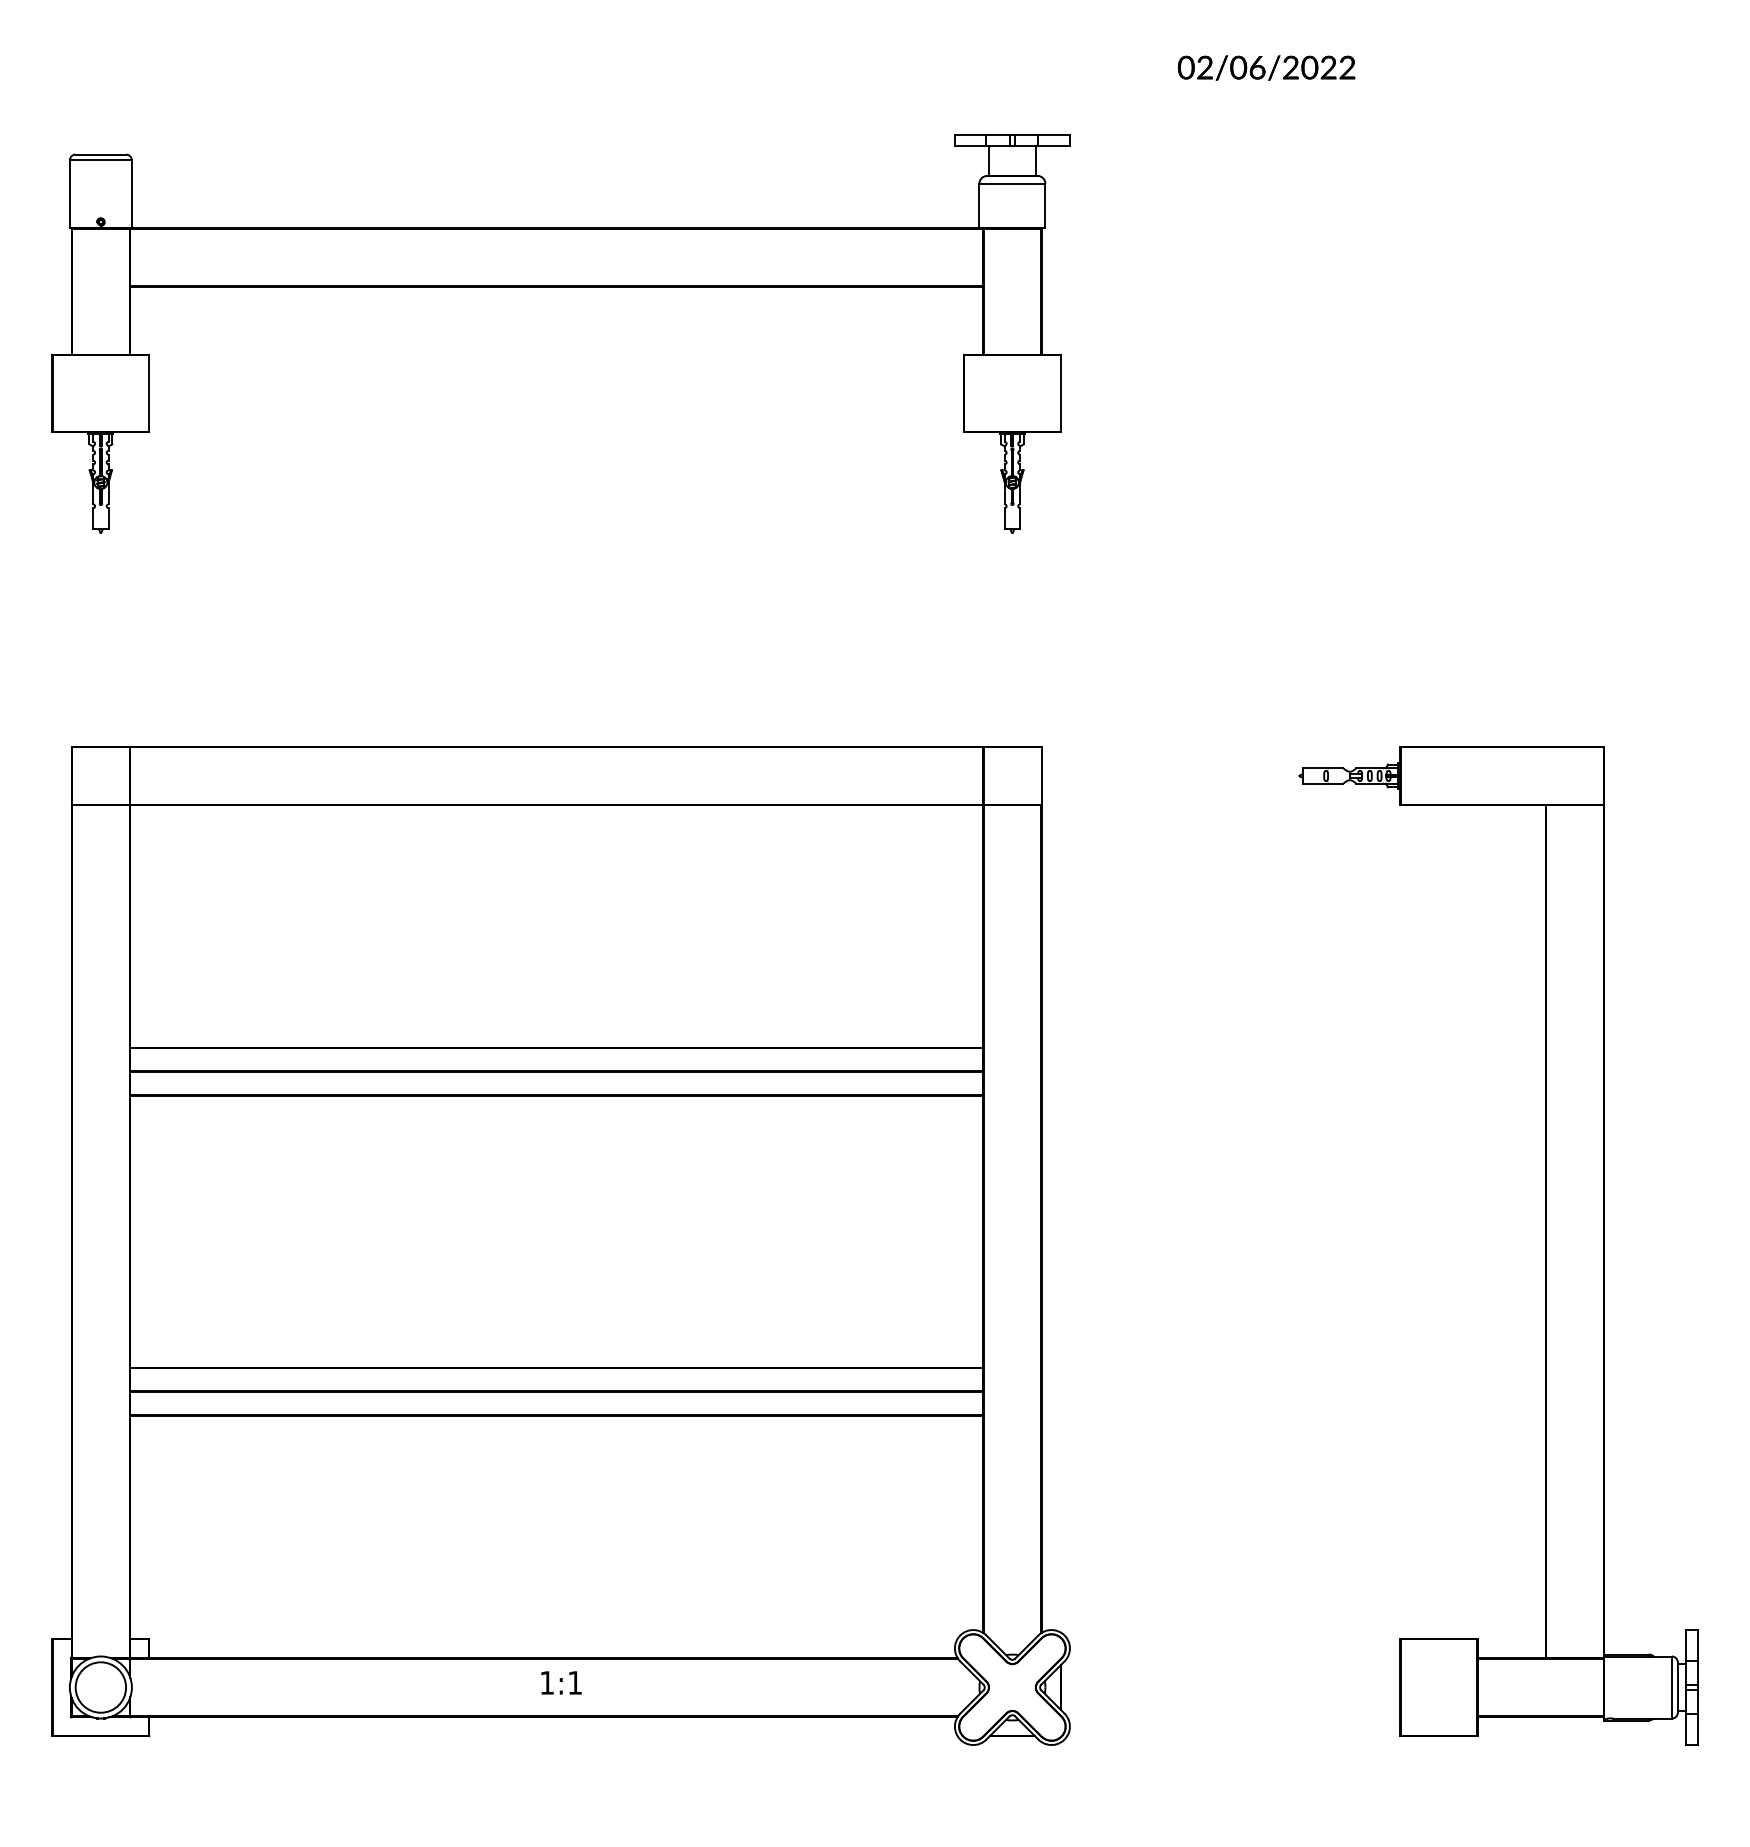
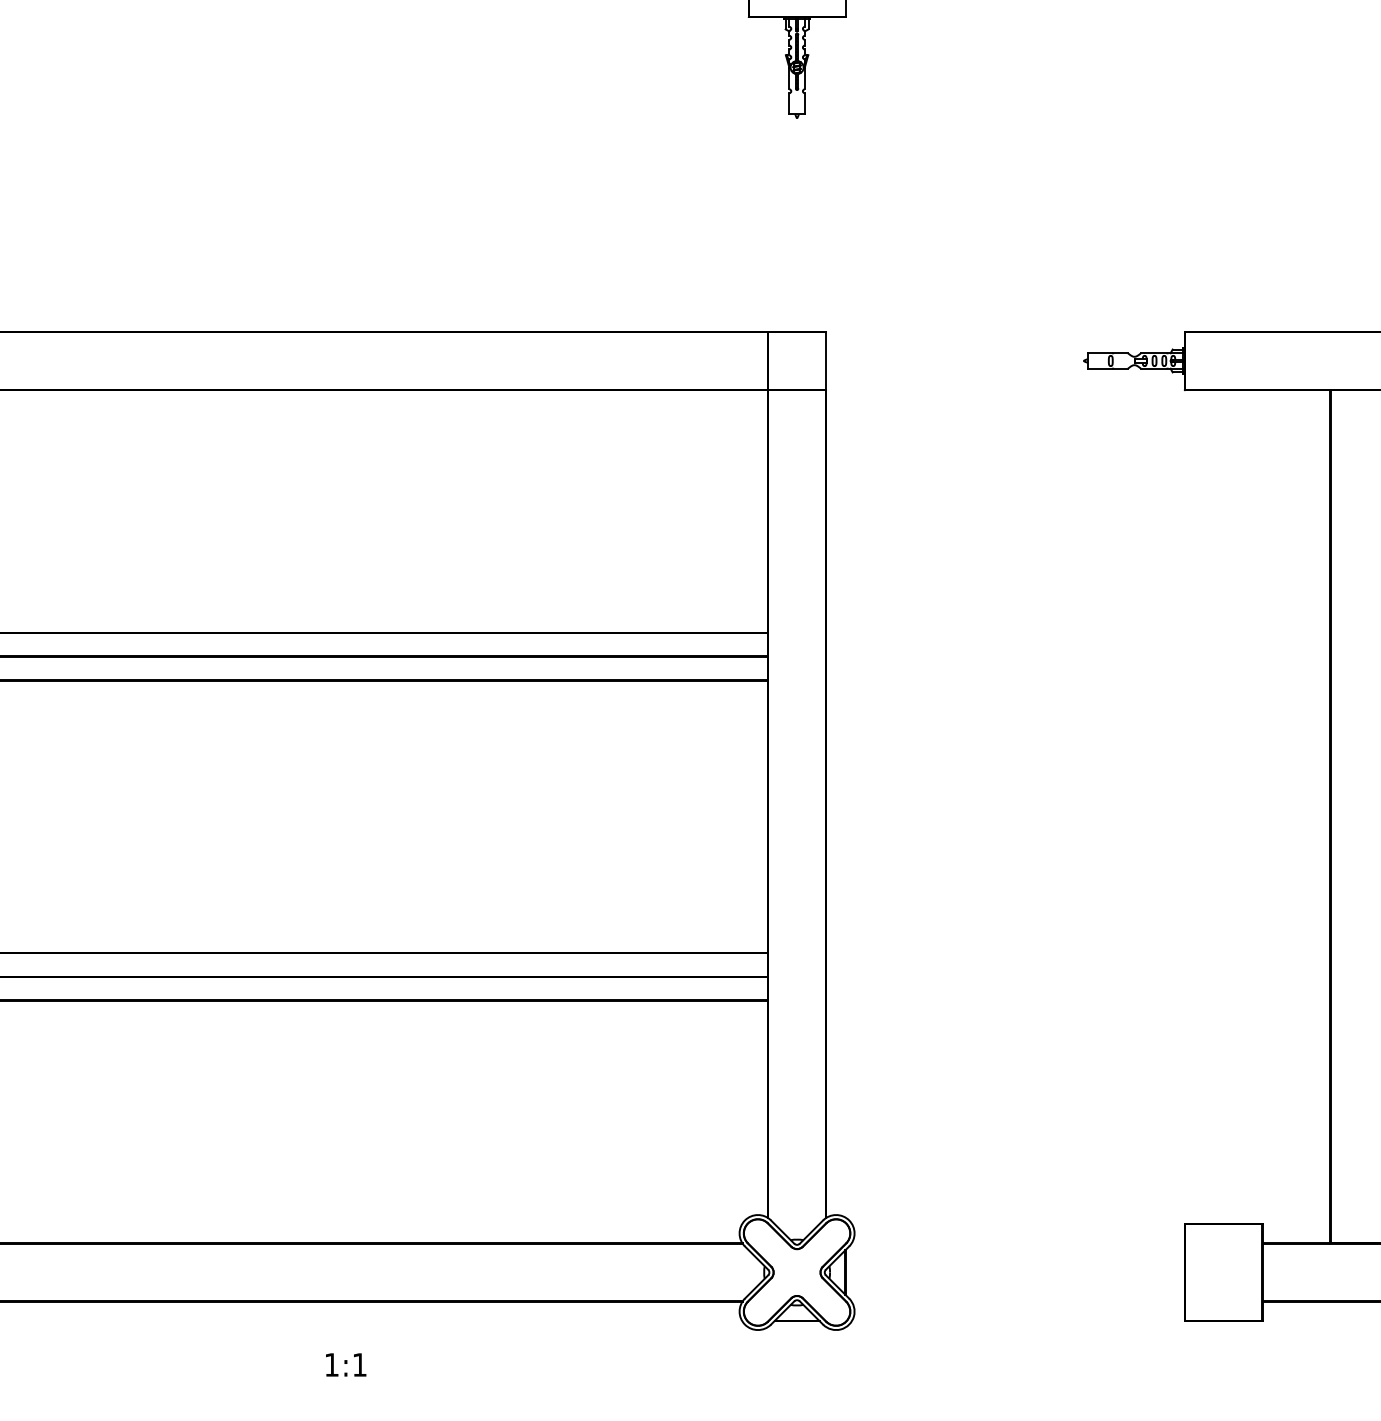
text: (561, 1682) -> (346, 1364), moved

